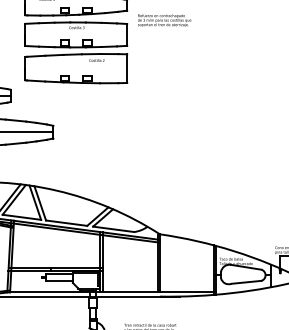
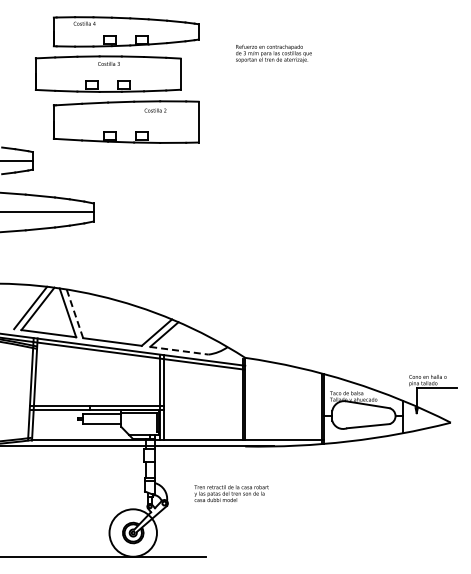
text: (164, 20) -> (273, 53), moved
part: (76, 34) -> (108, 73), moved
line: (39, 203) -> (74, 313), solid -> dashed
line: (113, 229) -> (179, 350), solid -> dashed

